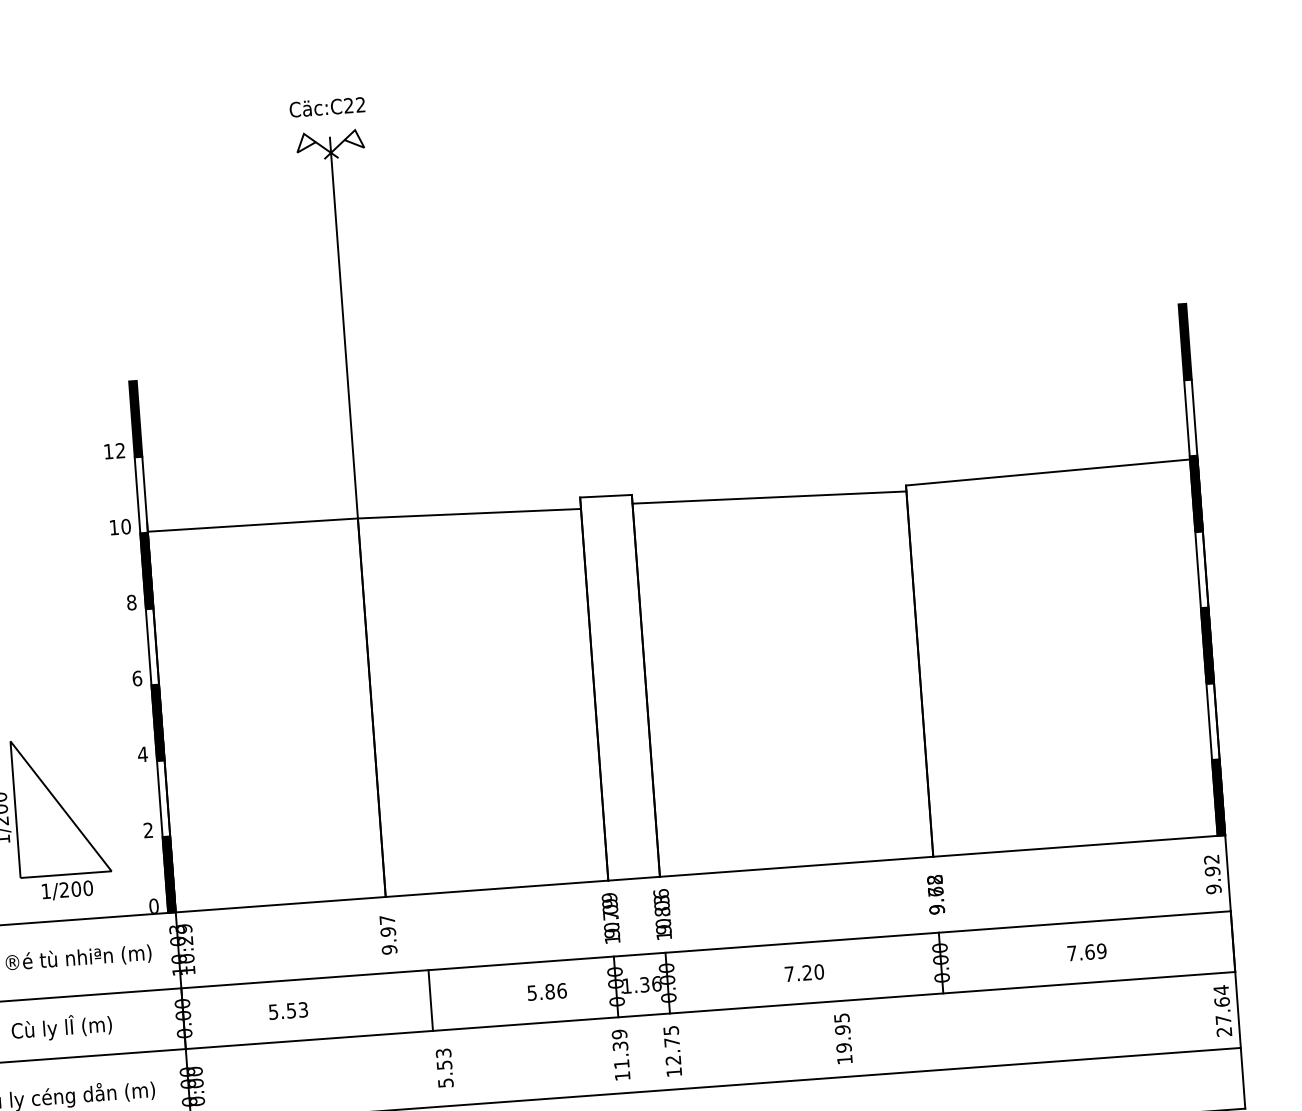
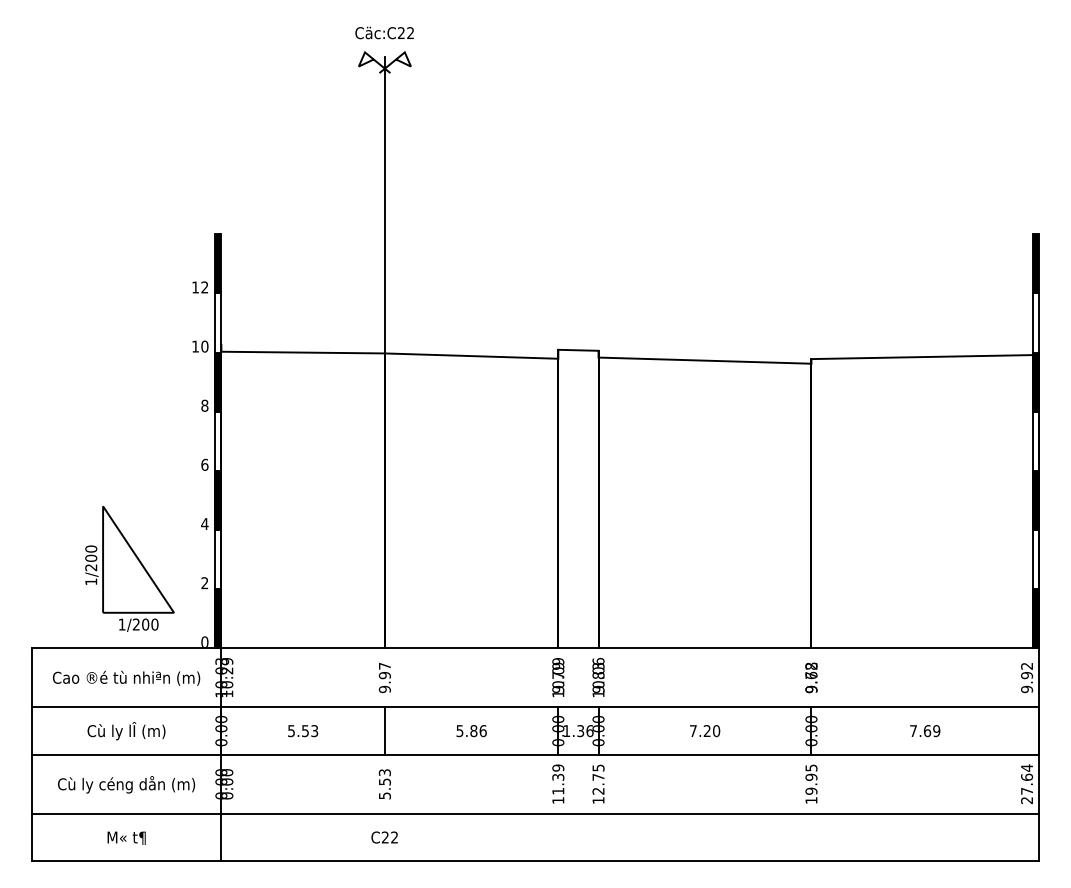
text: (547, 992) -> (471, 731), moved
line: (430, 999) -> (384, 730), moved
text: (843, 1037) -> (811, 783), moved
text: (444, 1068) -> (384, 784), moved

